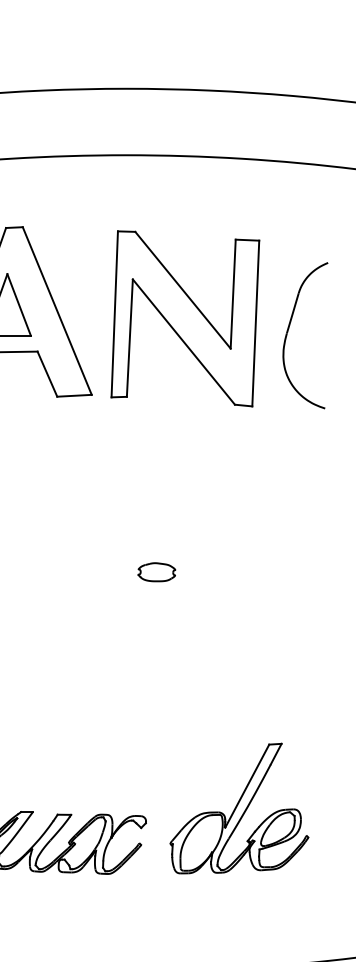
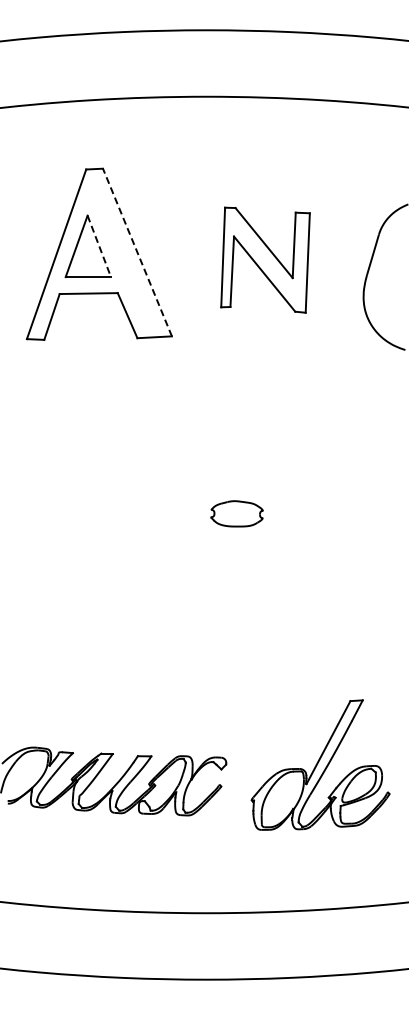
line: (19, 305) -> (99, 246), solid -> dashed
line: (57, 311) -> (137, 252), solid -> dashed
part: (185, 318) -> (265, 259), size x0.6
part: (156, 572) -> (236, 513), size x1.4
part: (239, 808) -> (320, 764), moved

